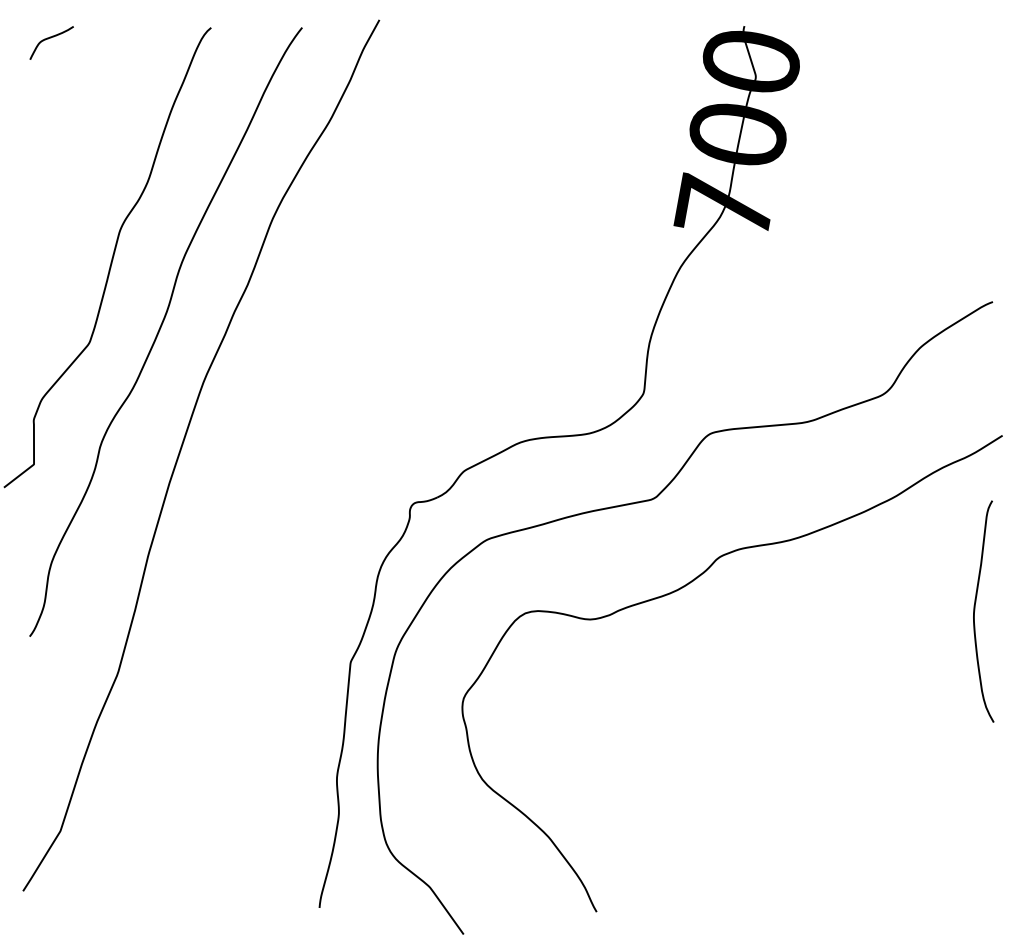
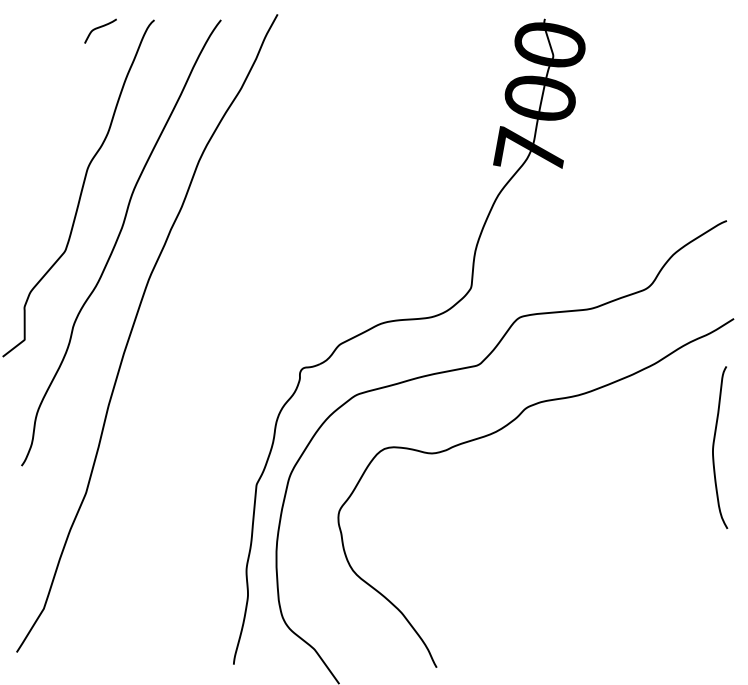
curve: (51, 38) -> (100, 27), moved

